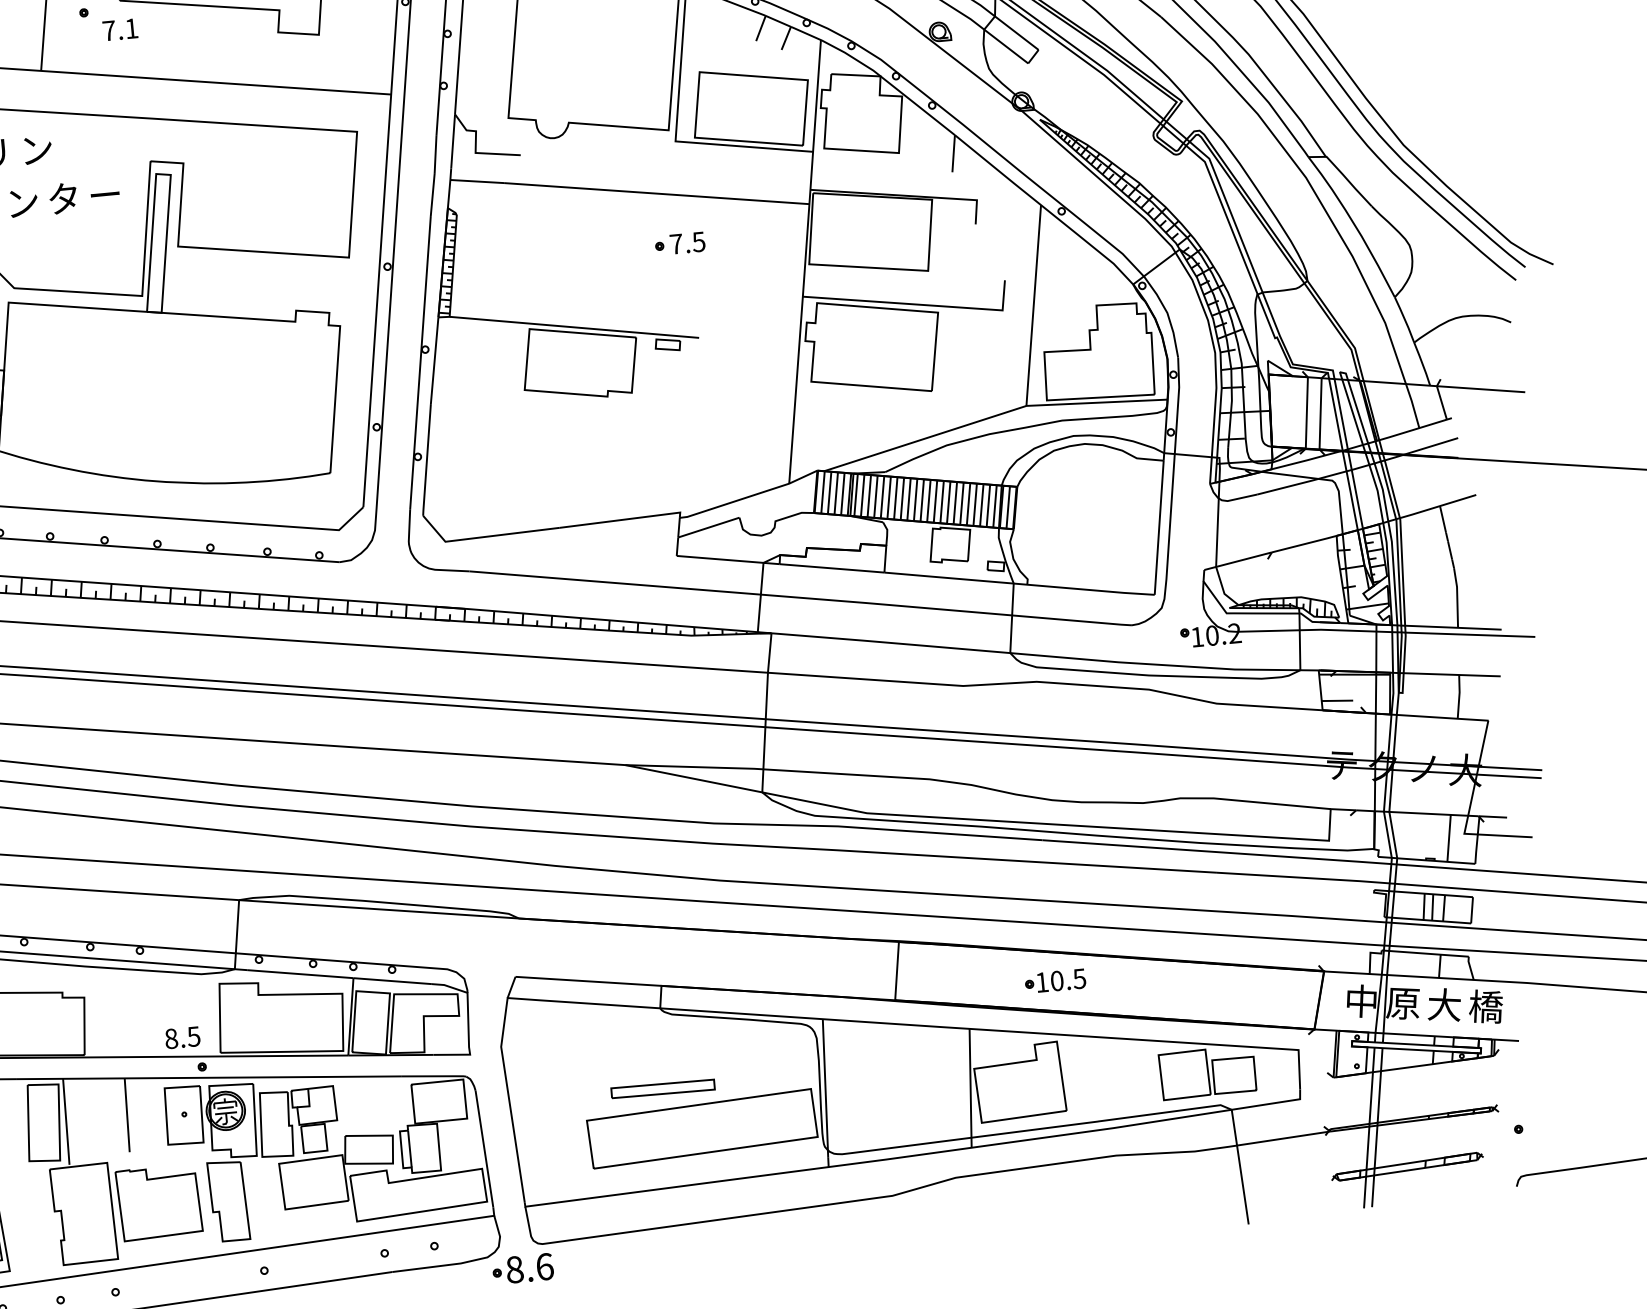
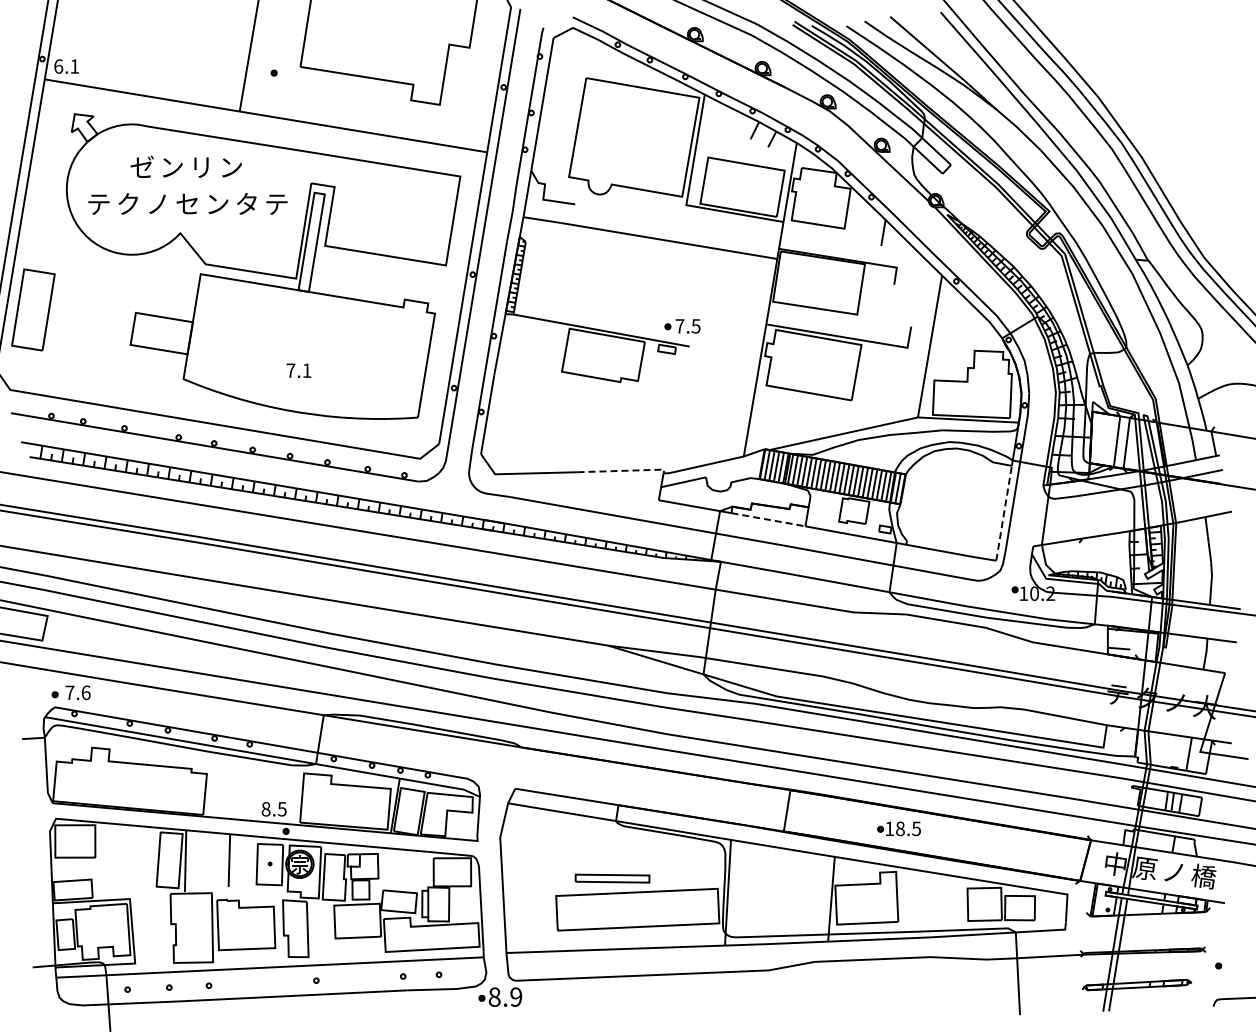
text: (119, 29) -> (298, 370), moved
text: (104, 195) -> (276, 204), ー -> テ
part: (679, 244) -> (682, 326), moved
line: (623, 519) -> (623, 470), solid -> dashed
line: (1159, 526) -> (1004, 512), solid -> dashed
line: (833, 567) -> (769, 519), solid -> dashed
text: (1057, 980) -> (900, 828), 10.5 -> 18.5
text: (1443, 1005) -> (1173, 872), 大 -> ノ
text: (545, 1265) -> (516, 996), 8.6 -> 8.9

